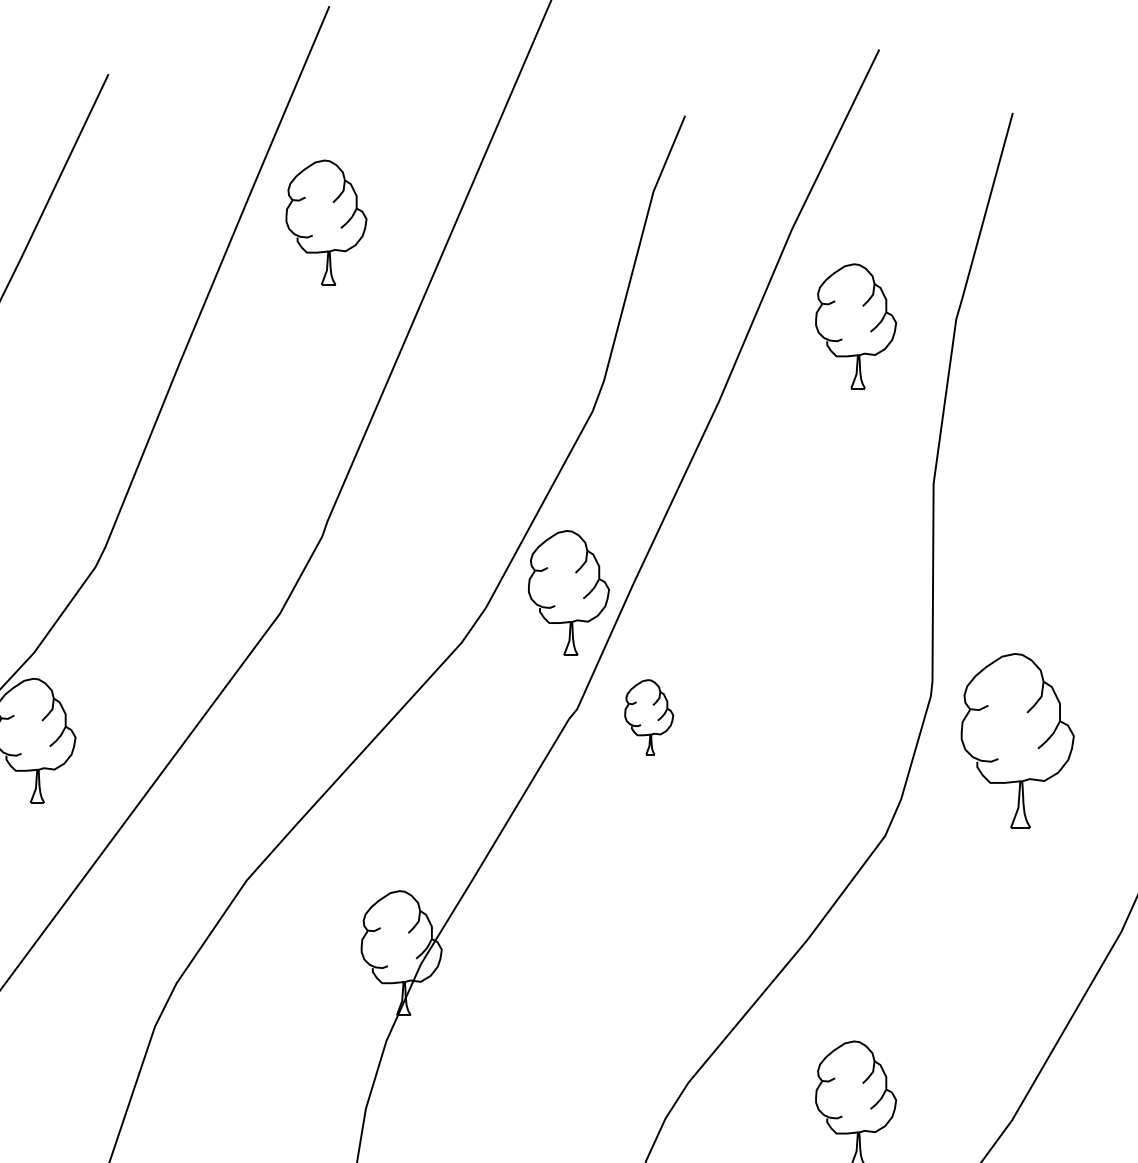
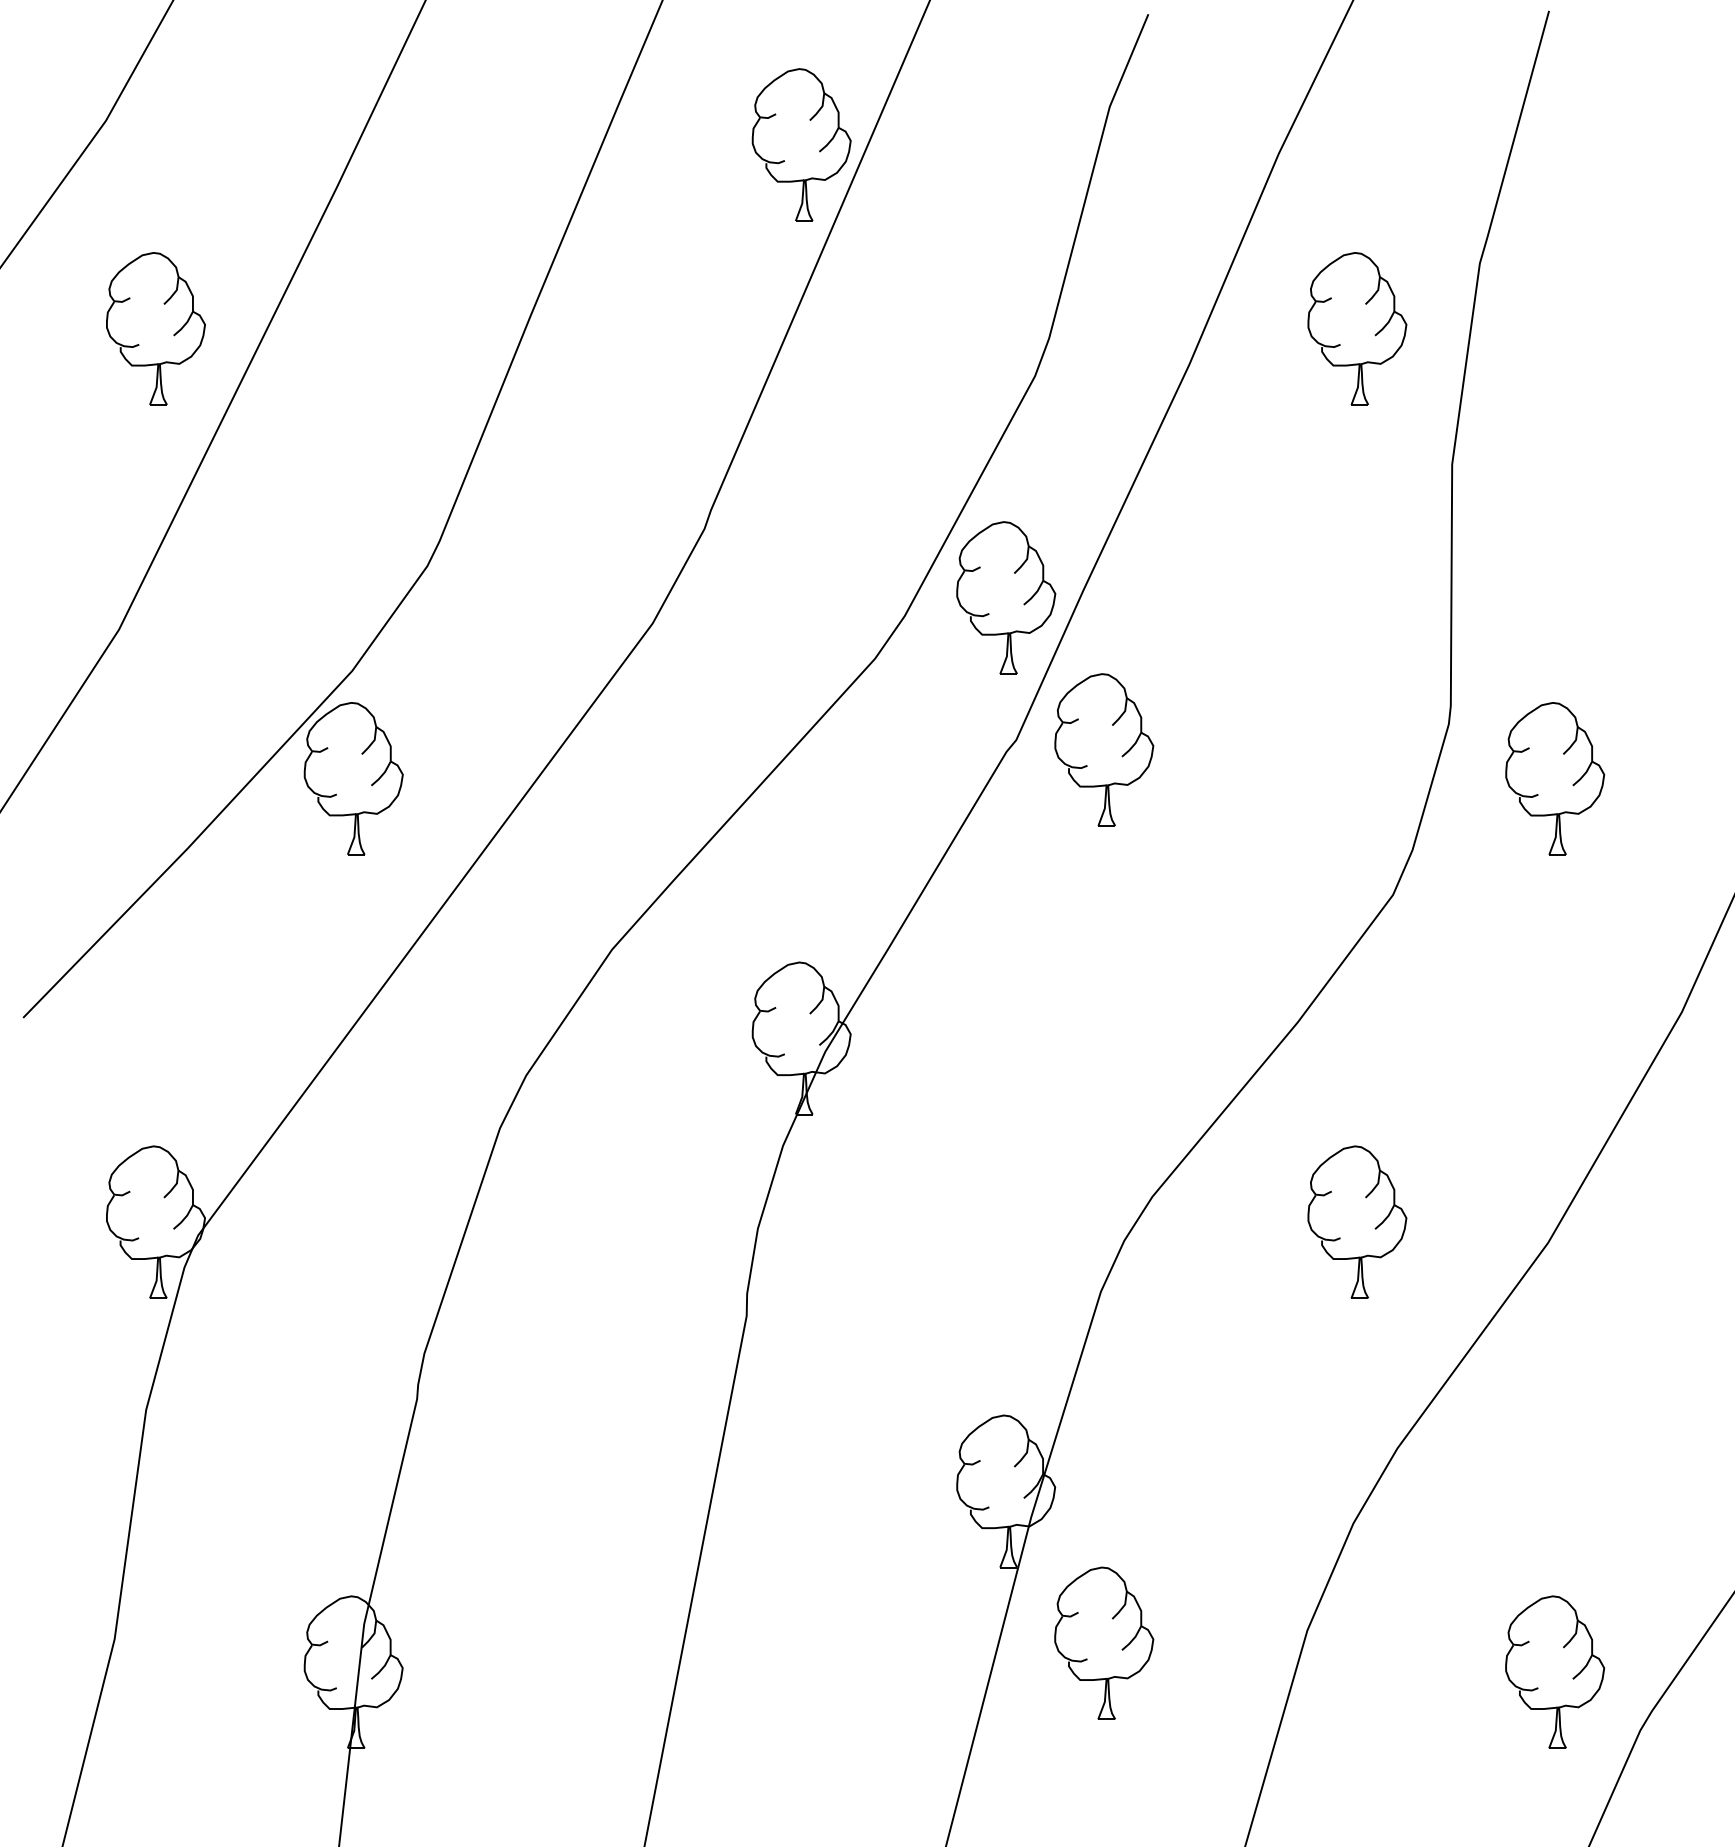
part: (326, 222) -> (801, 144), moved
part: (856, 326) -> (1357, 328), moved
part: (649, 716) -> (1104, 749), size x1.67
part: (1018, 740) -> (1555, 778), size x0.71

